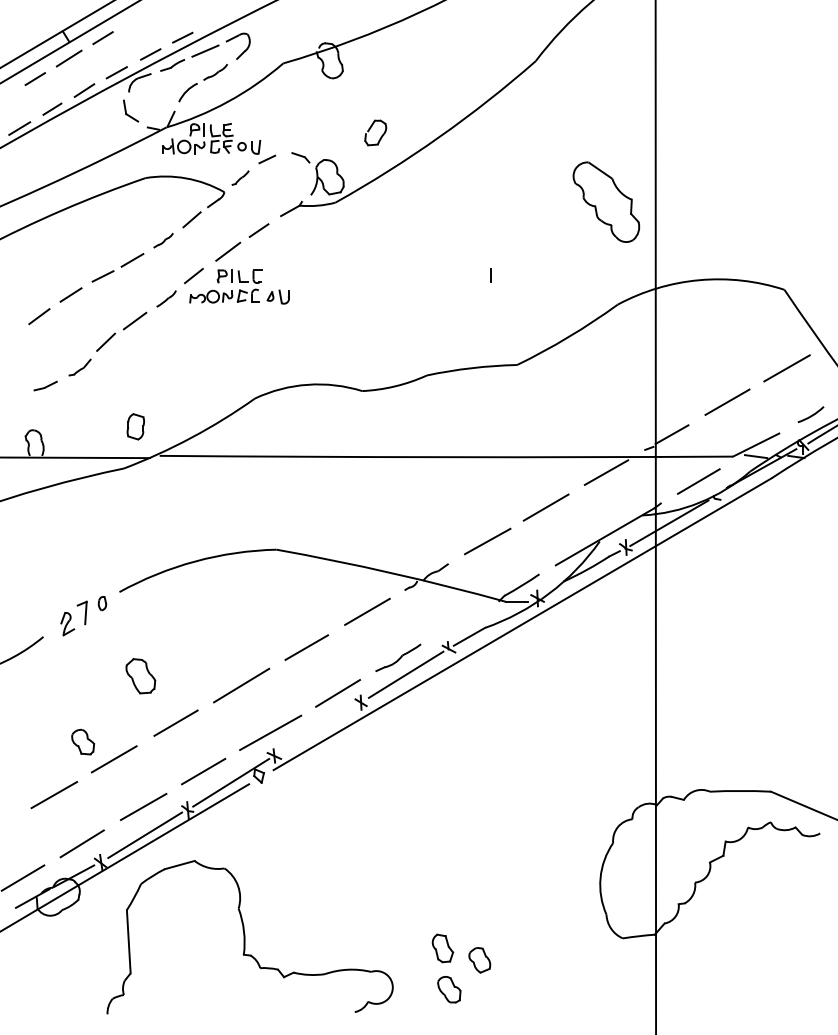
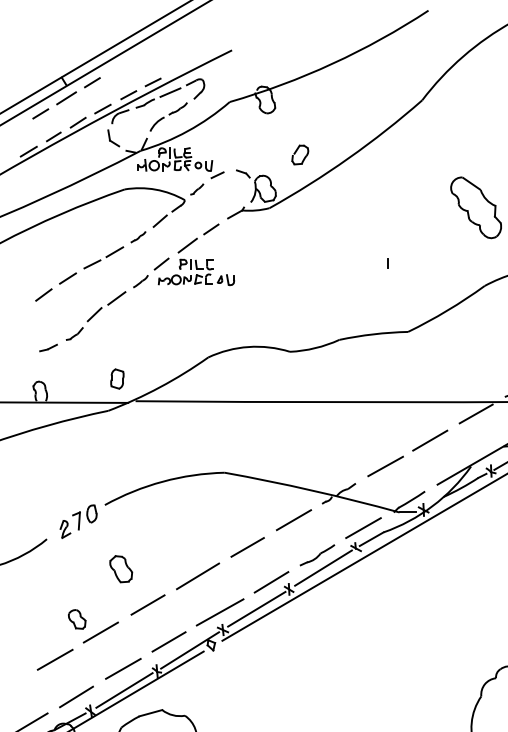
part: (102, 603) -> (91, 513), size x1.67
line: (458, 622) -> (363, 528), added
line: (318, 728) -> (256, 609), added

